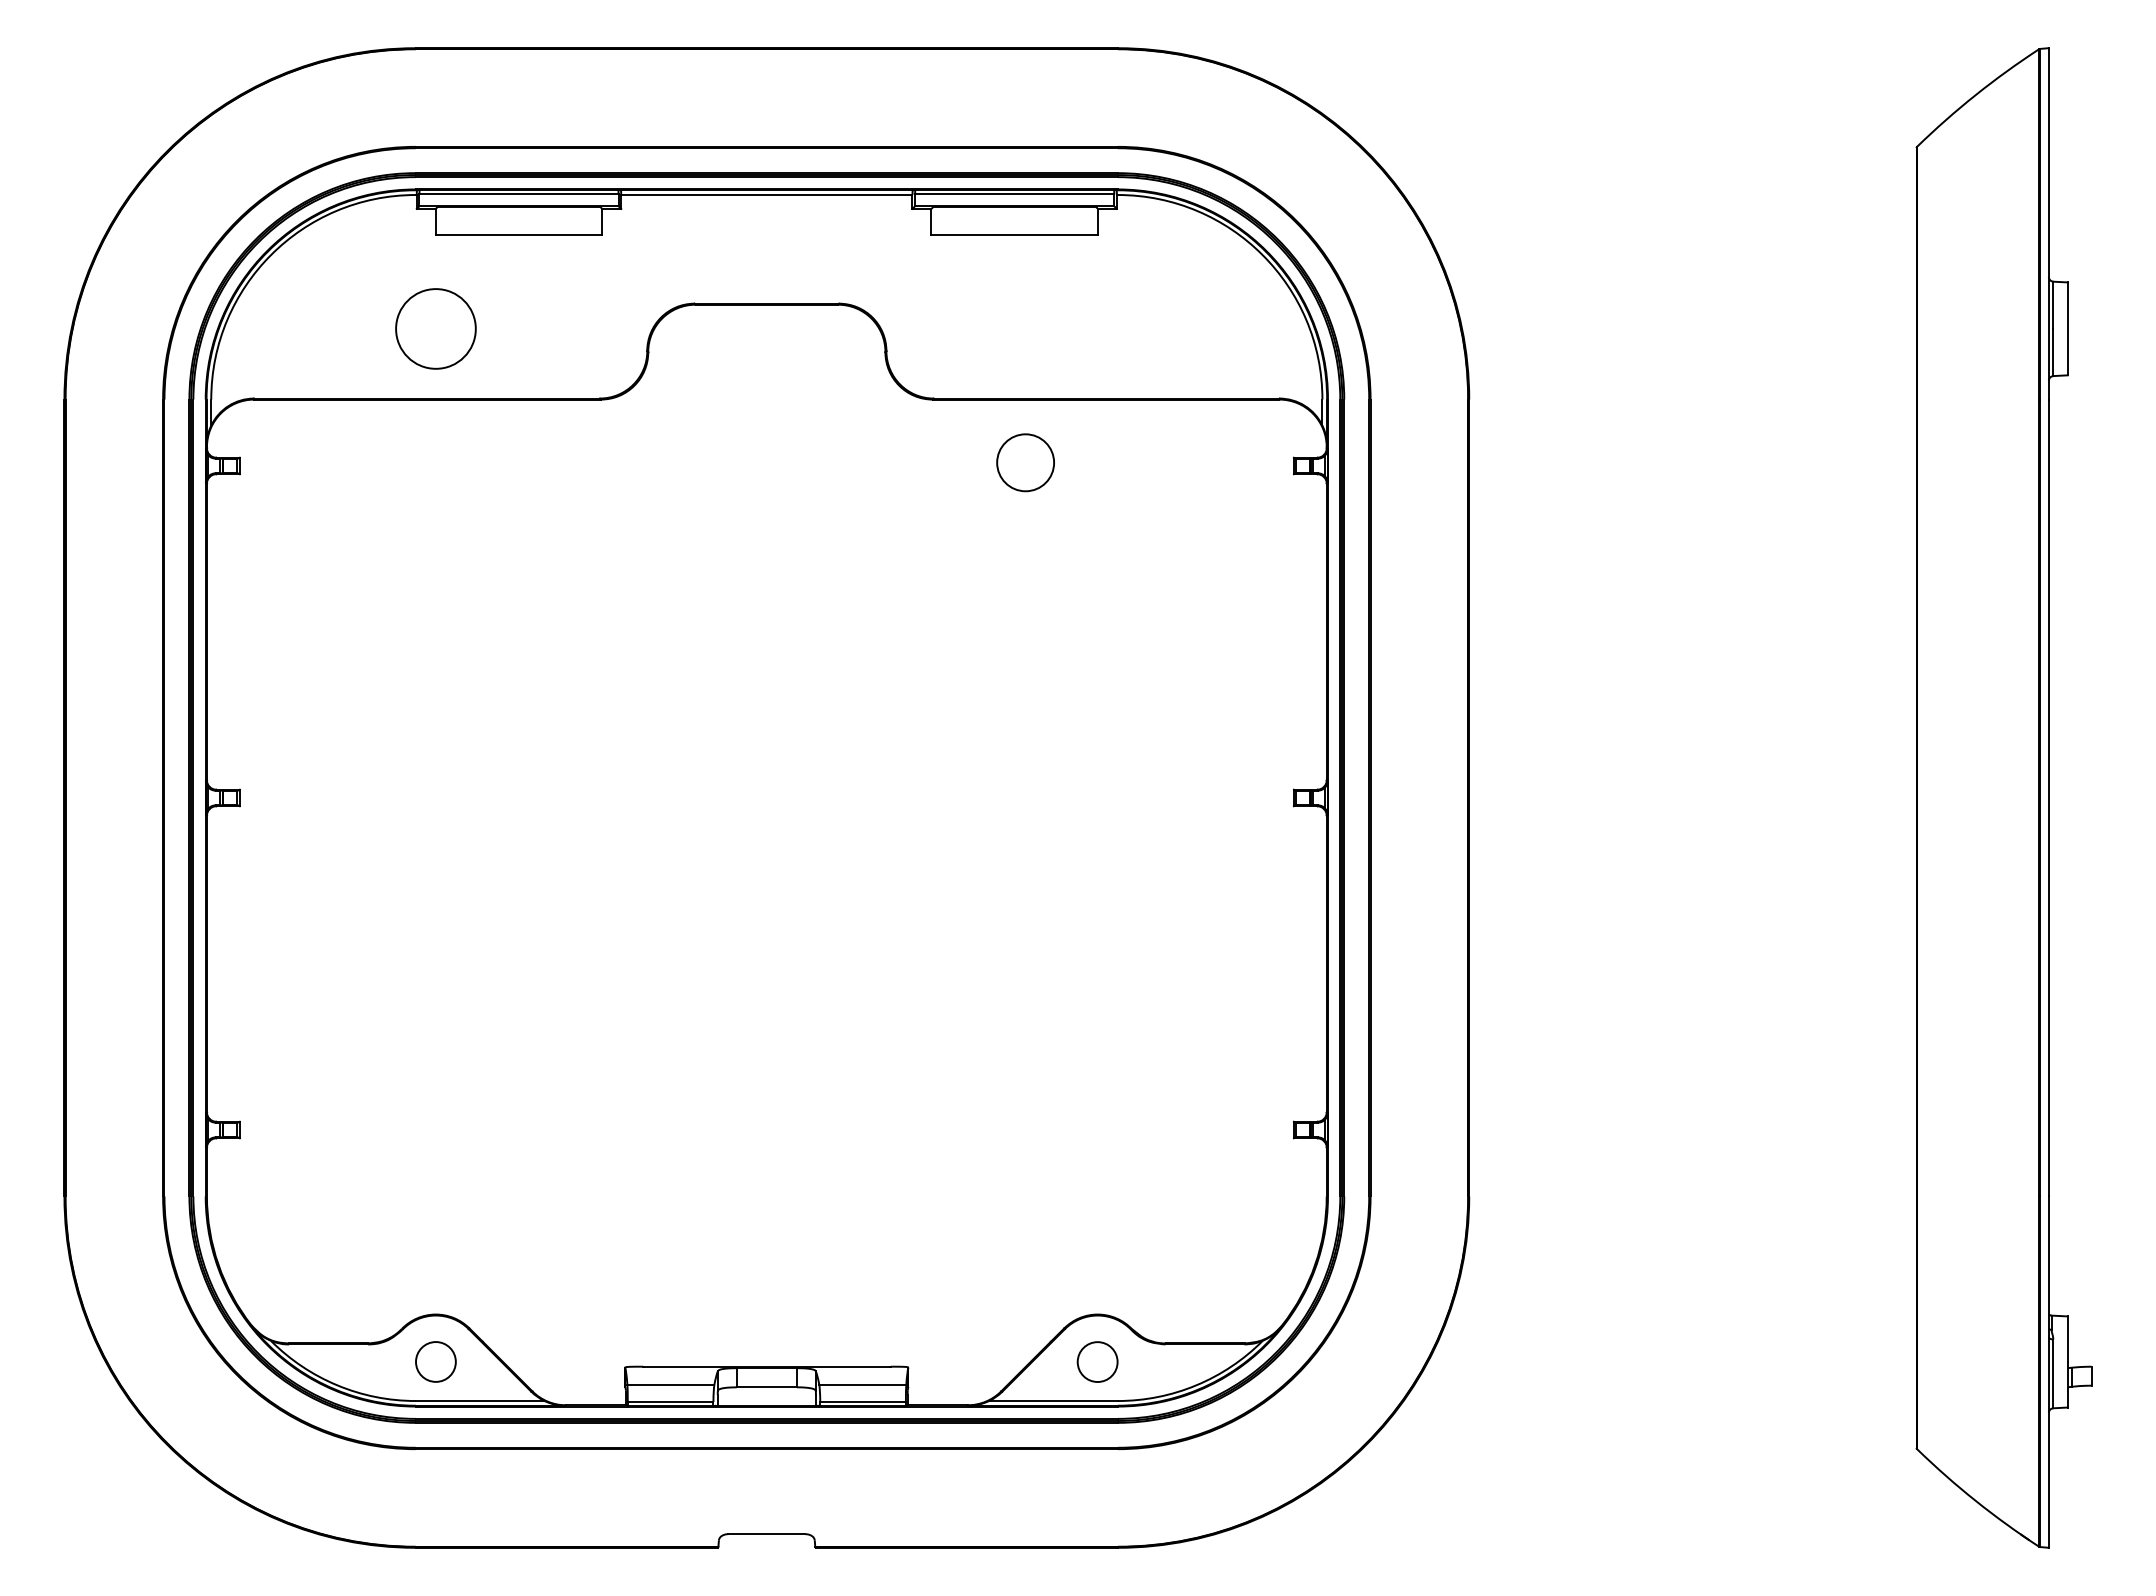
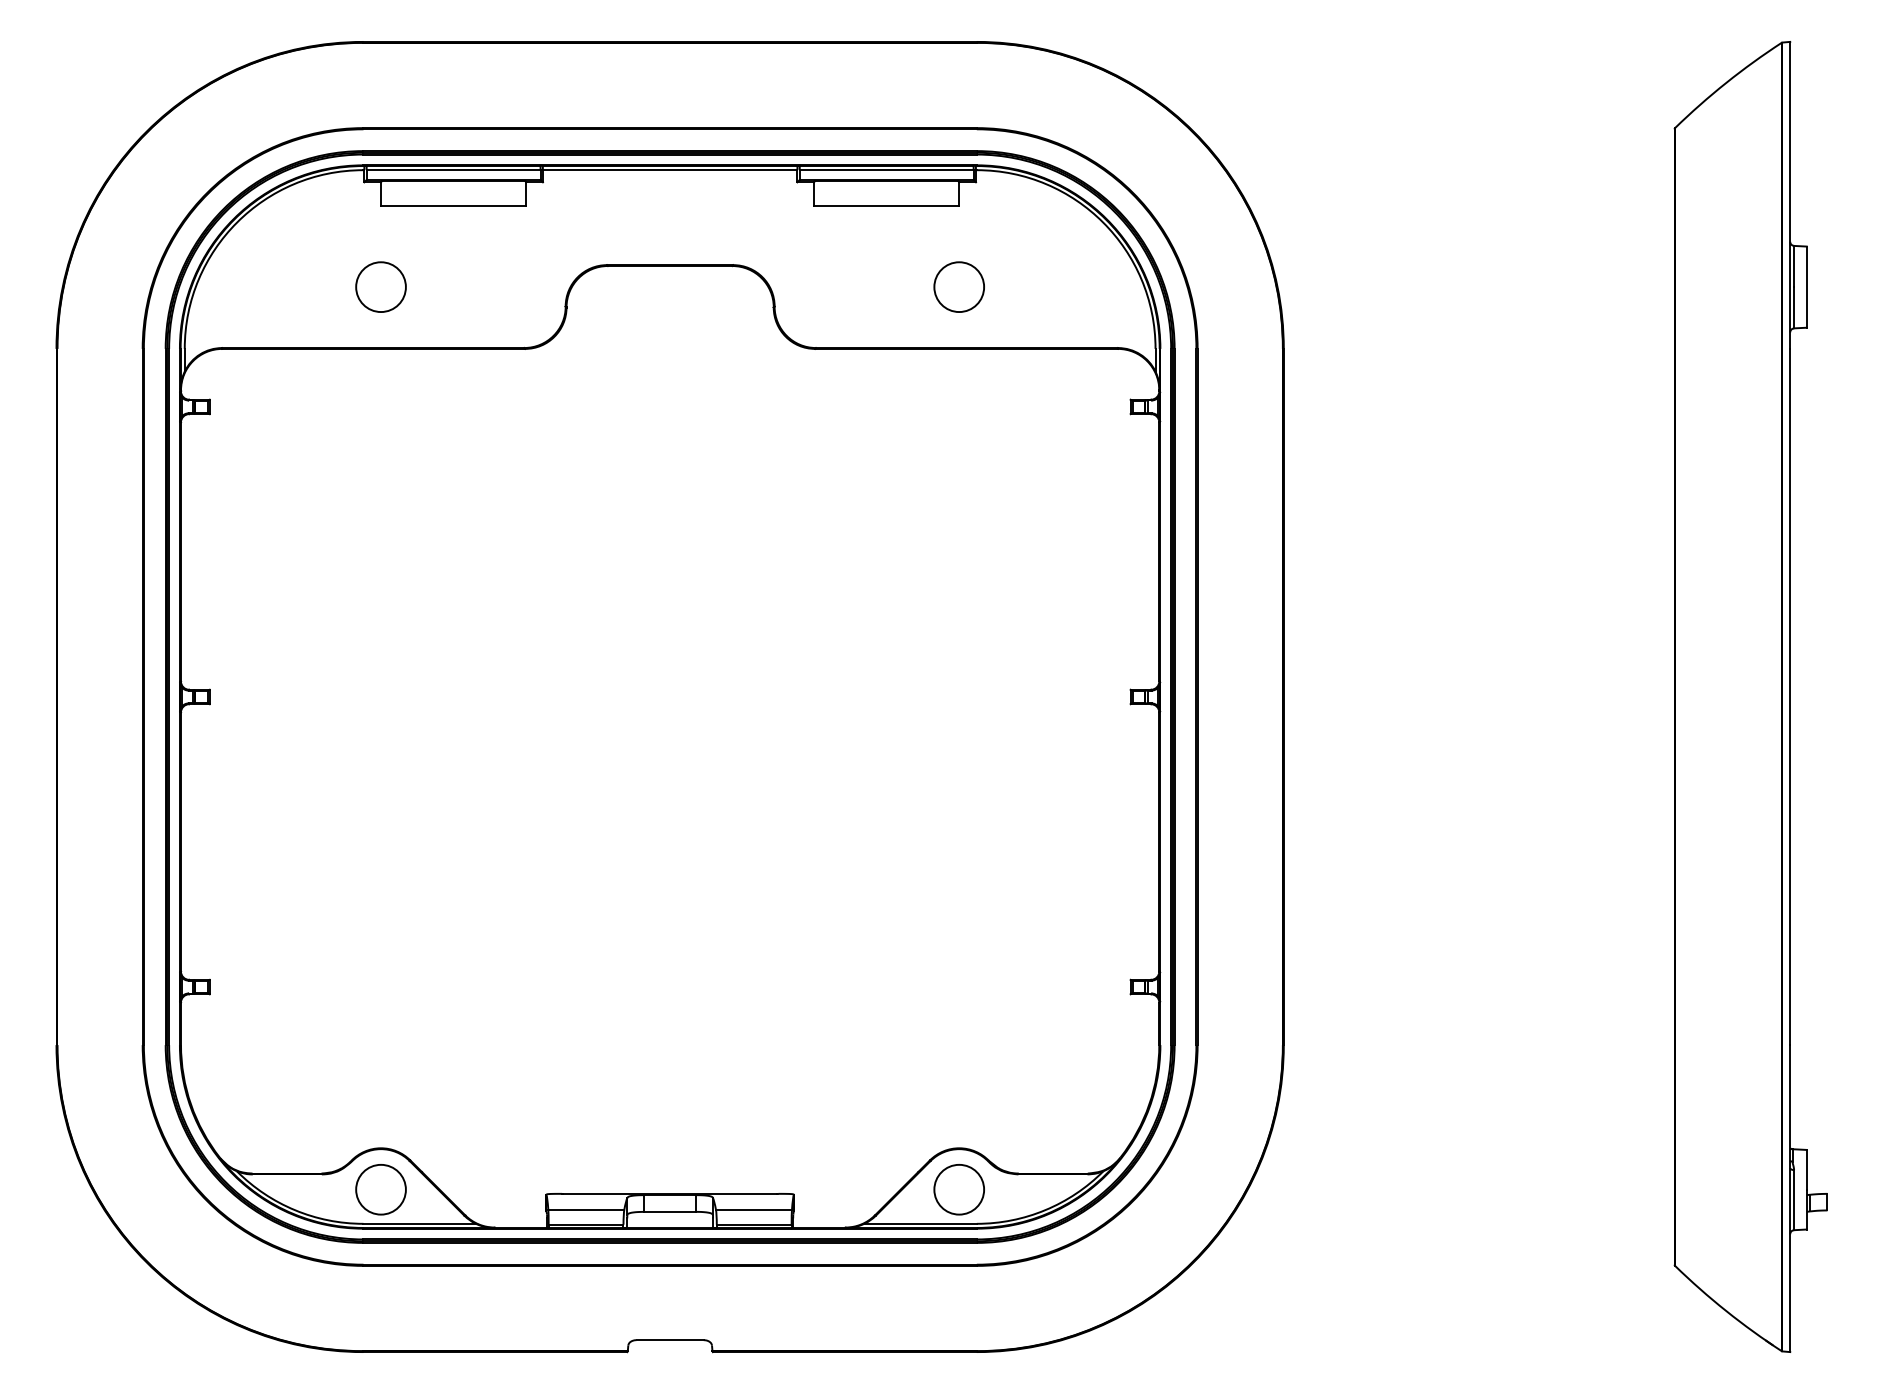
circle: (435, 328) -> (380, 286), size x0.71
circle: (1024, 462) -> (958, 286), moved
circle: (435, 1361) -> (380, 1189), size x1.43
circle: (1096, 1361) -> (958, 1189), size x1.43

